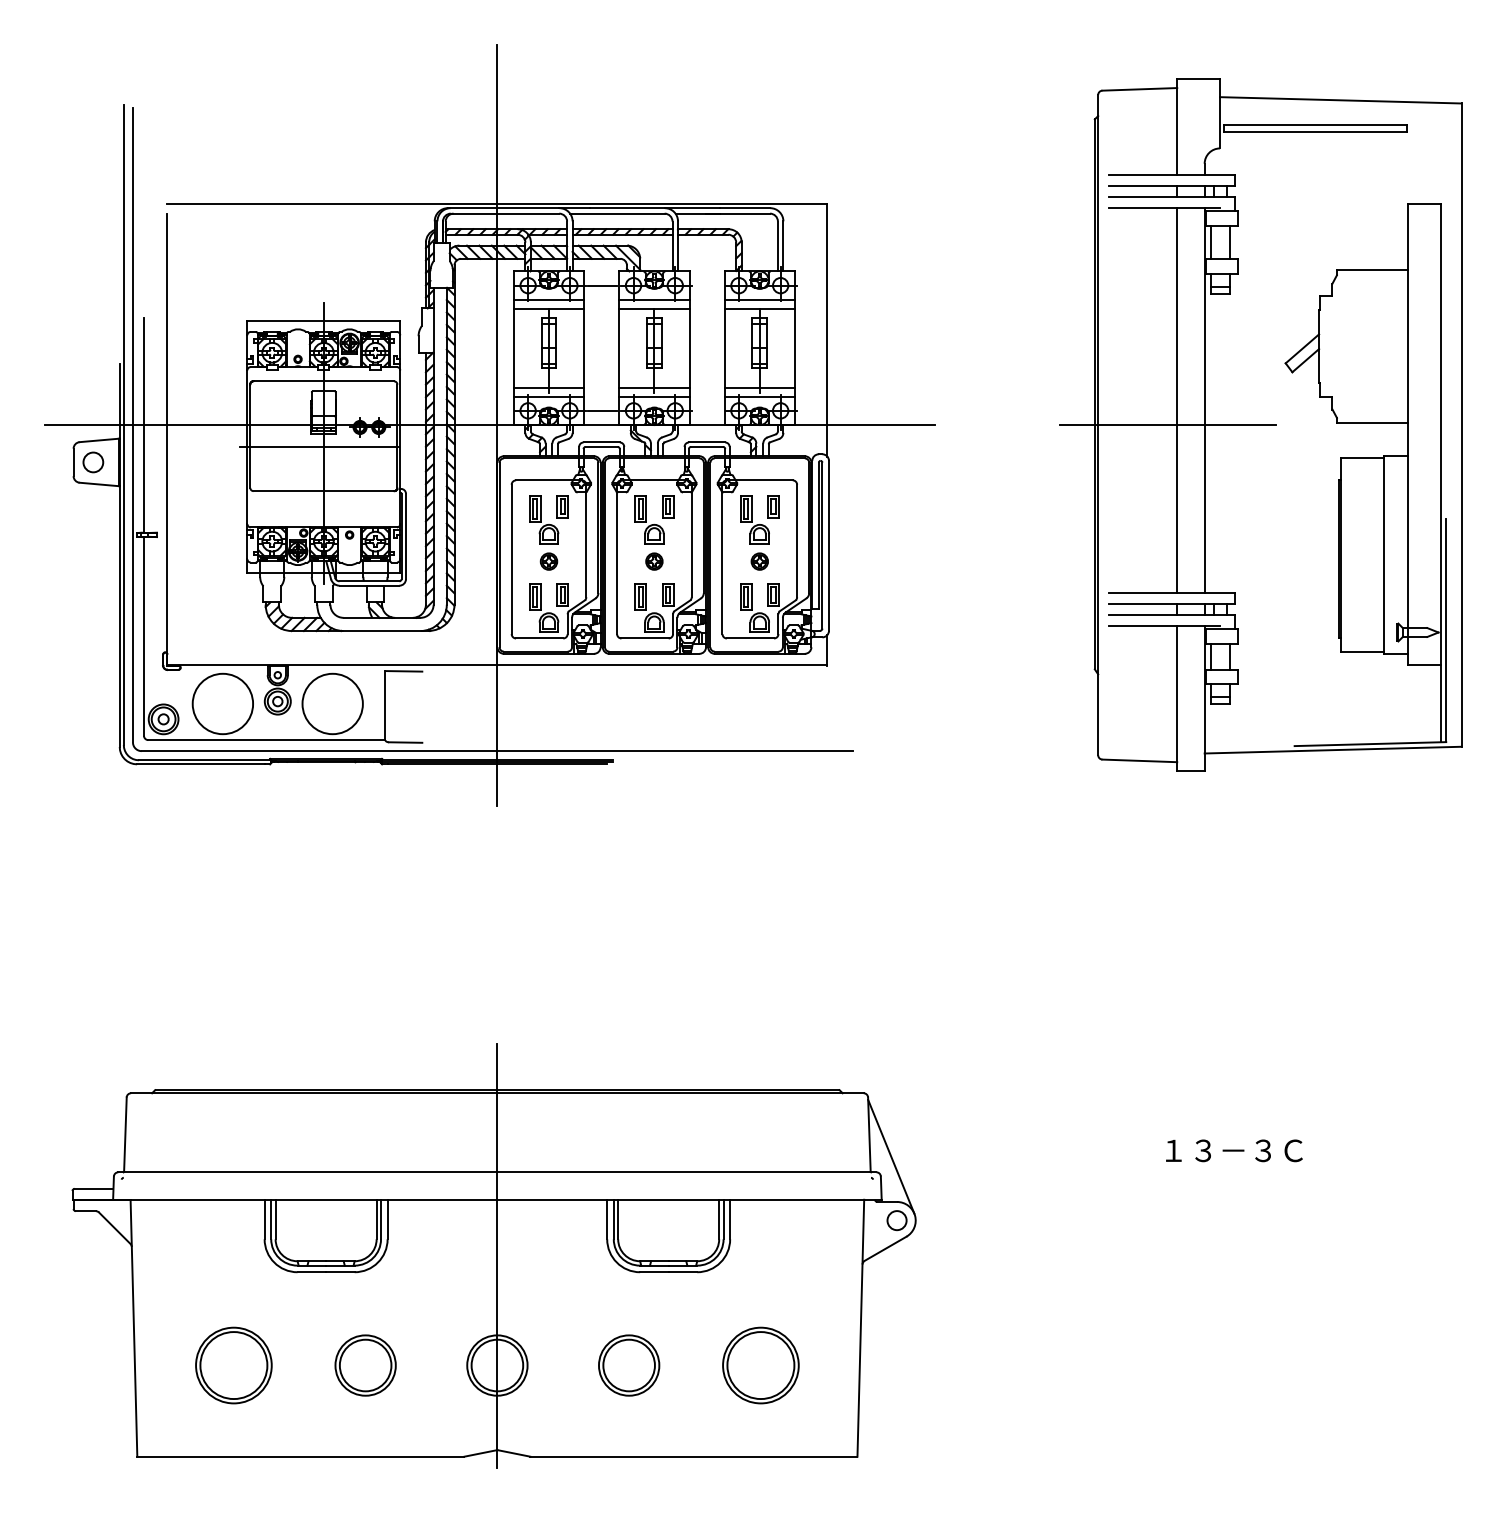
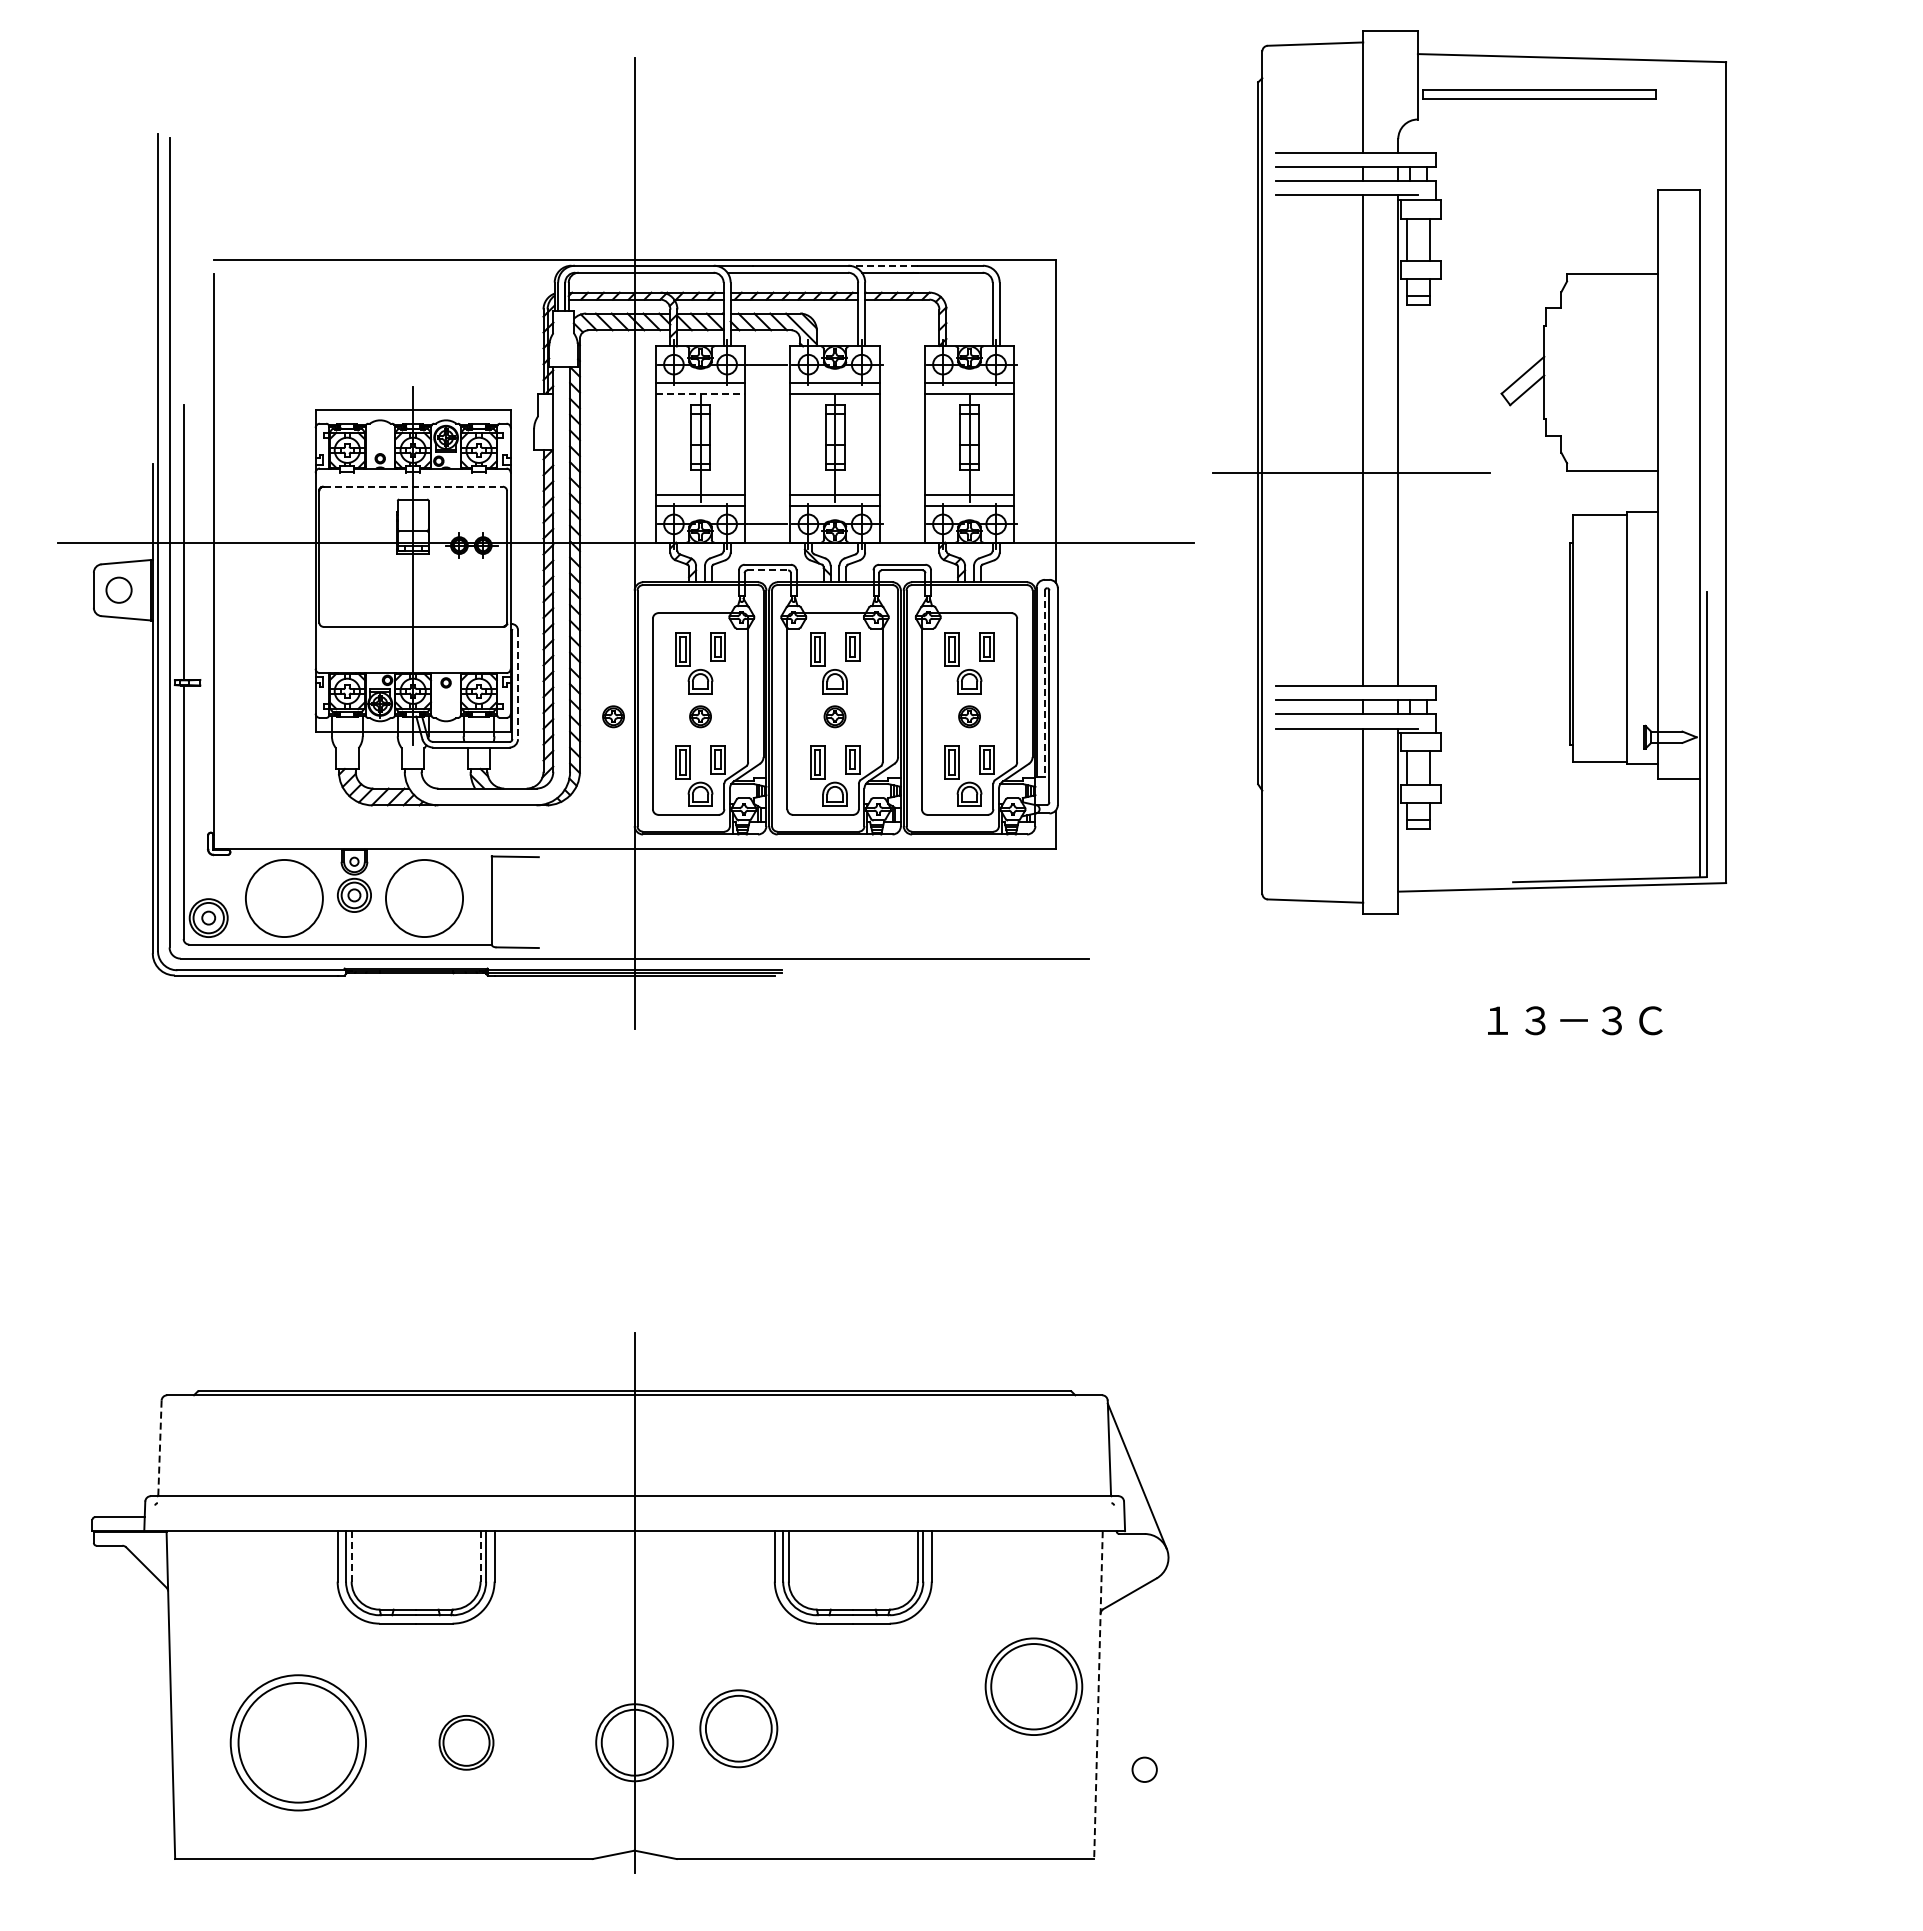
line: (691, 207) -> (882, 265), solid -> dashed
line: (548, 309) -> (700, 394), solid -> dashed
line: (324, 381) -> (413, 486), solid -> dashed
part: (1260, 425) -> (1469, 472), moved
line: (319, 446) -> (407, 570), removed
line: (602, 446) -> (768, 570), solid -> dashed
line: (818, 536) -> (1044, 684), solid -> dashed
line: (406, 537) -> (518, 685), solid -> dashed
part: (480, 561) -> (613, 716), added
line: (125, 1134) -> (159, 1447), solid -> dashed
text: (1234, 1150) -> (1575, 1020), moved
line: (275, 1218) -> (351, 1555), solid -> dashed
line: (376, 1218) -> (480, 1555), solid -> dashed
circle: (896, 1220) -> (1144, 1769), moved
line: (860, 1328) -> (1098, 1695), solid -> dashed
part: (233, 1365) -> (298, 1742), size x1.4
part: (365, 1365) -> (466, 1742), size x0.7
part: (628, 1365) -> (738, 1728), moved
part: (760, 1365) -> (1033, 1686), moved

